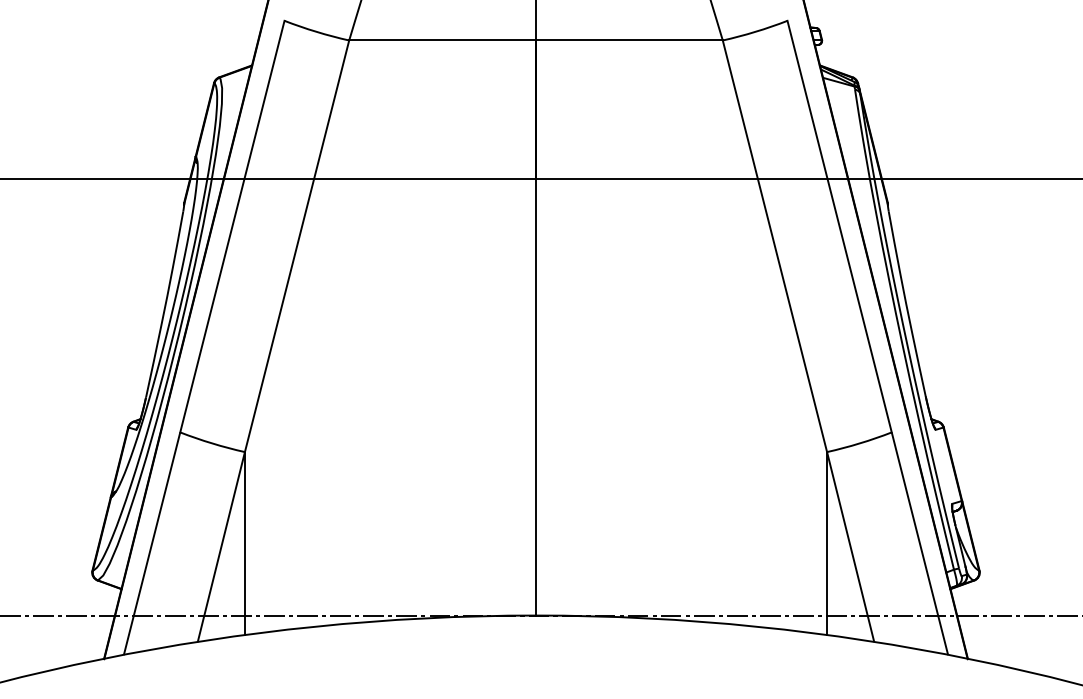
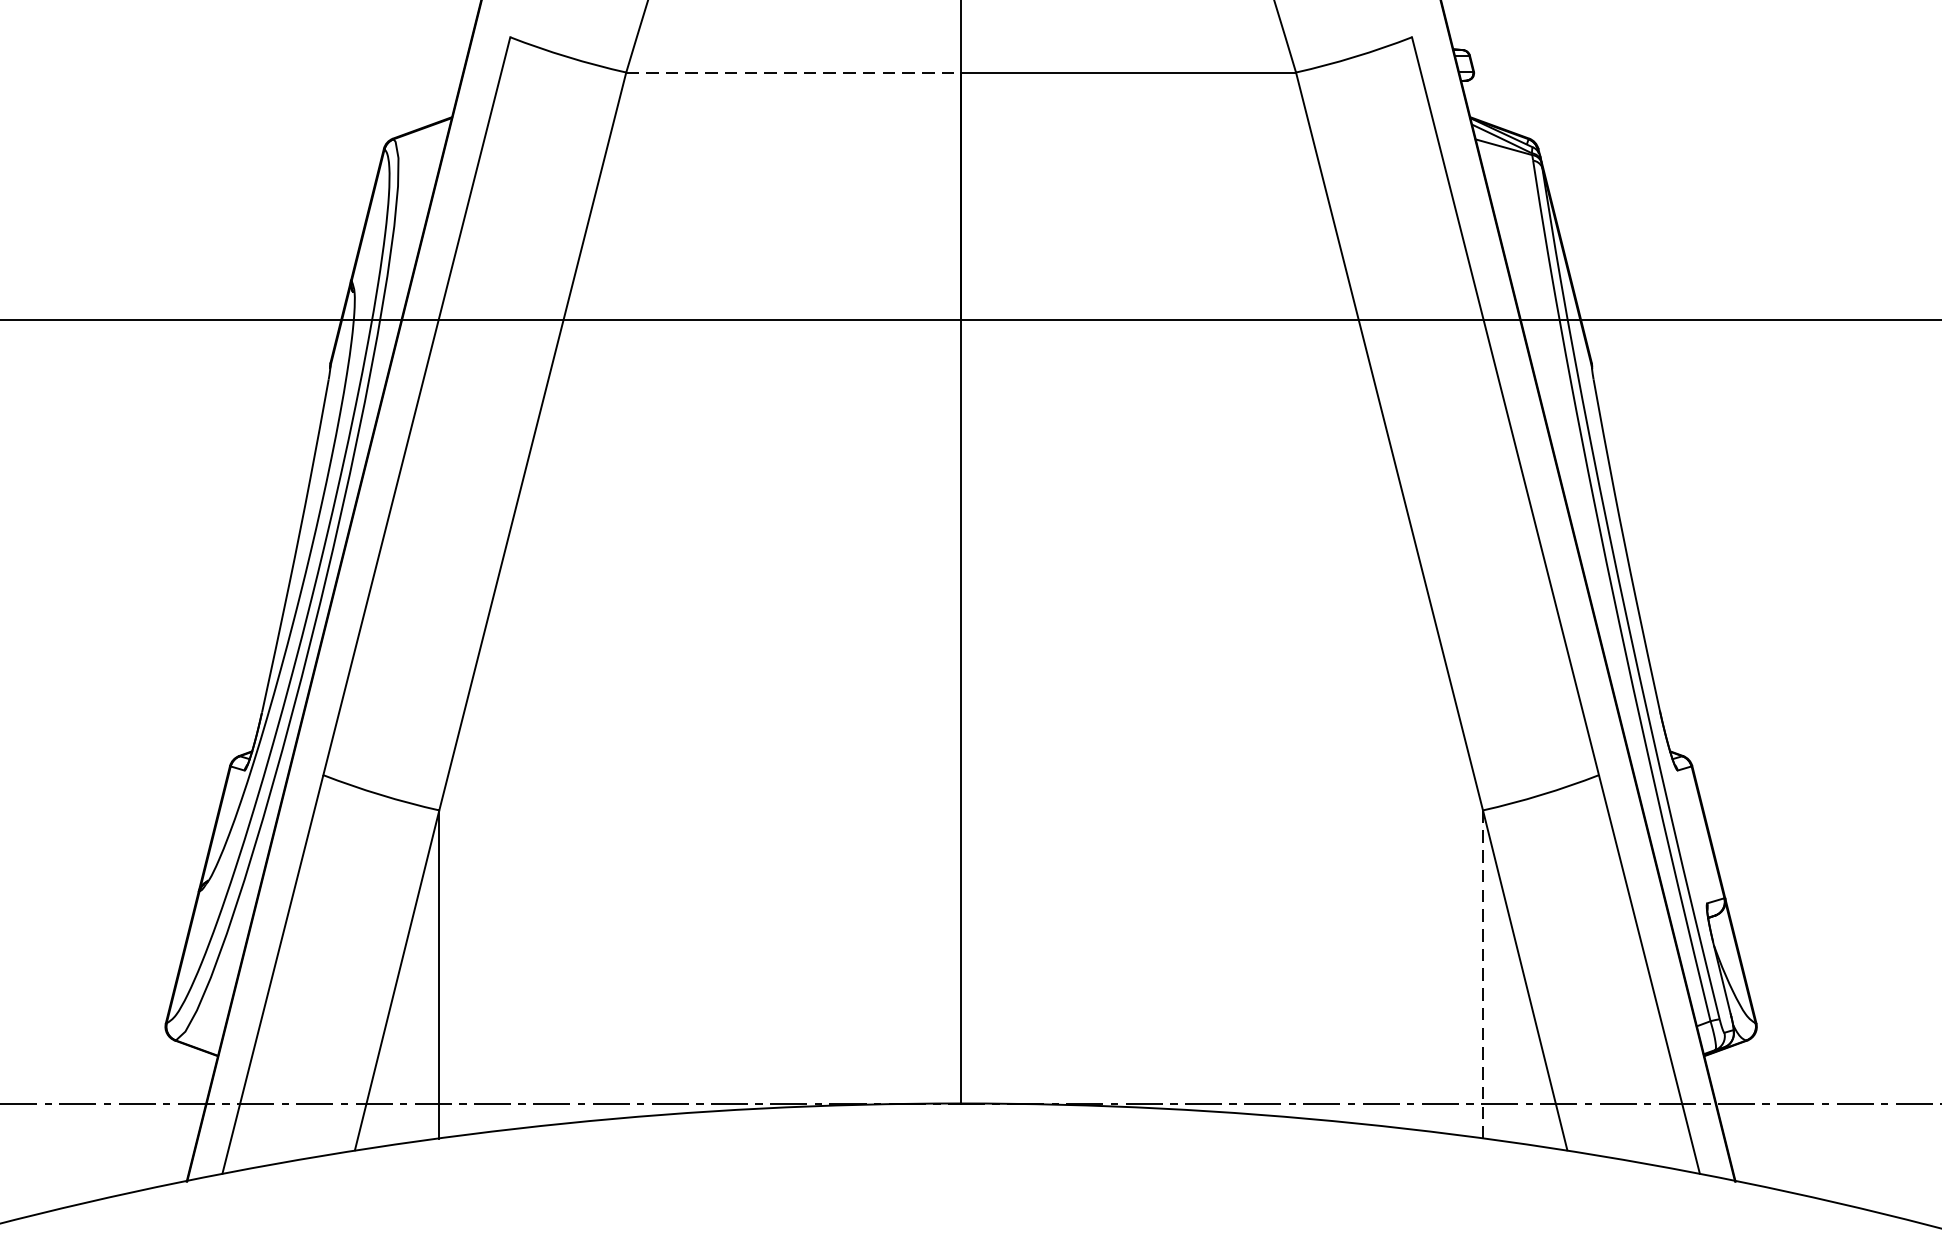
line: (443, 40) -> (795, 72), solid -> dashed
line: (827, 543) -> (1483, 974), solid -> dashed

